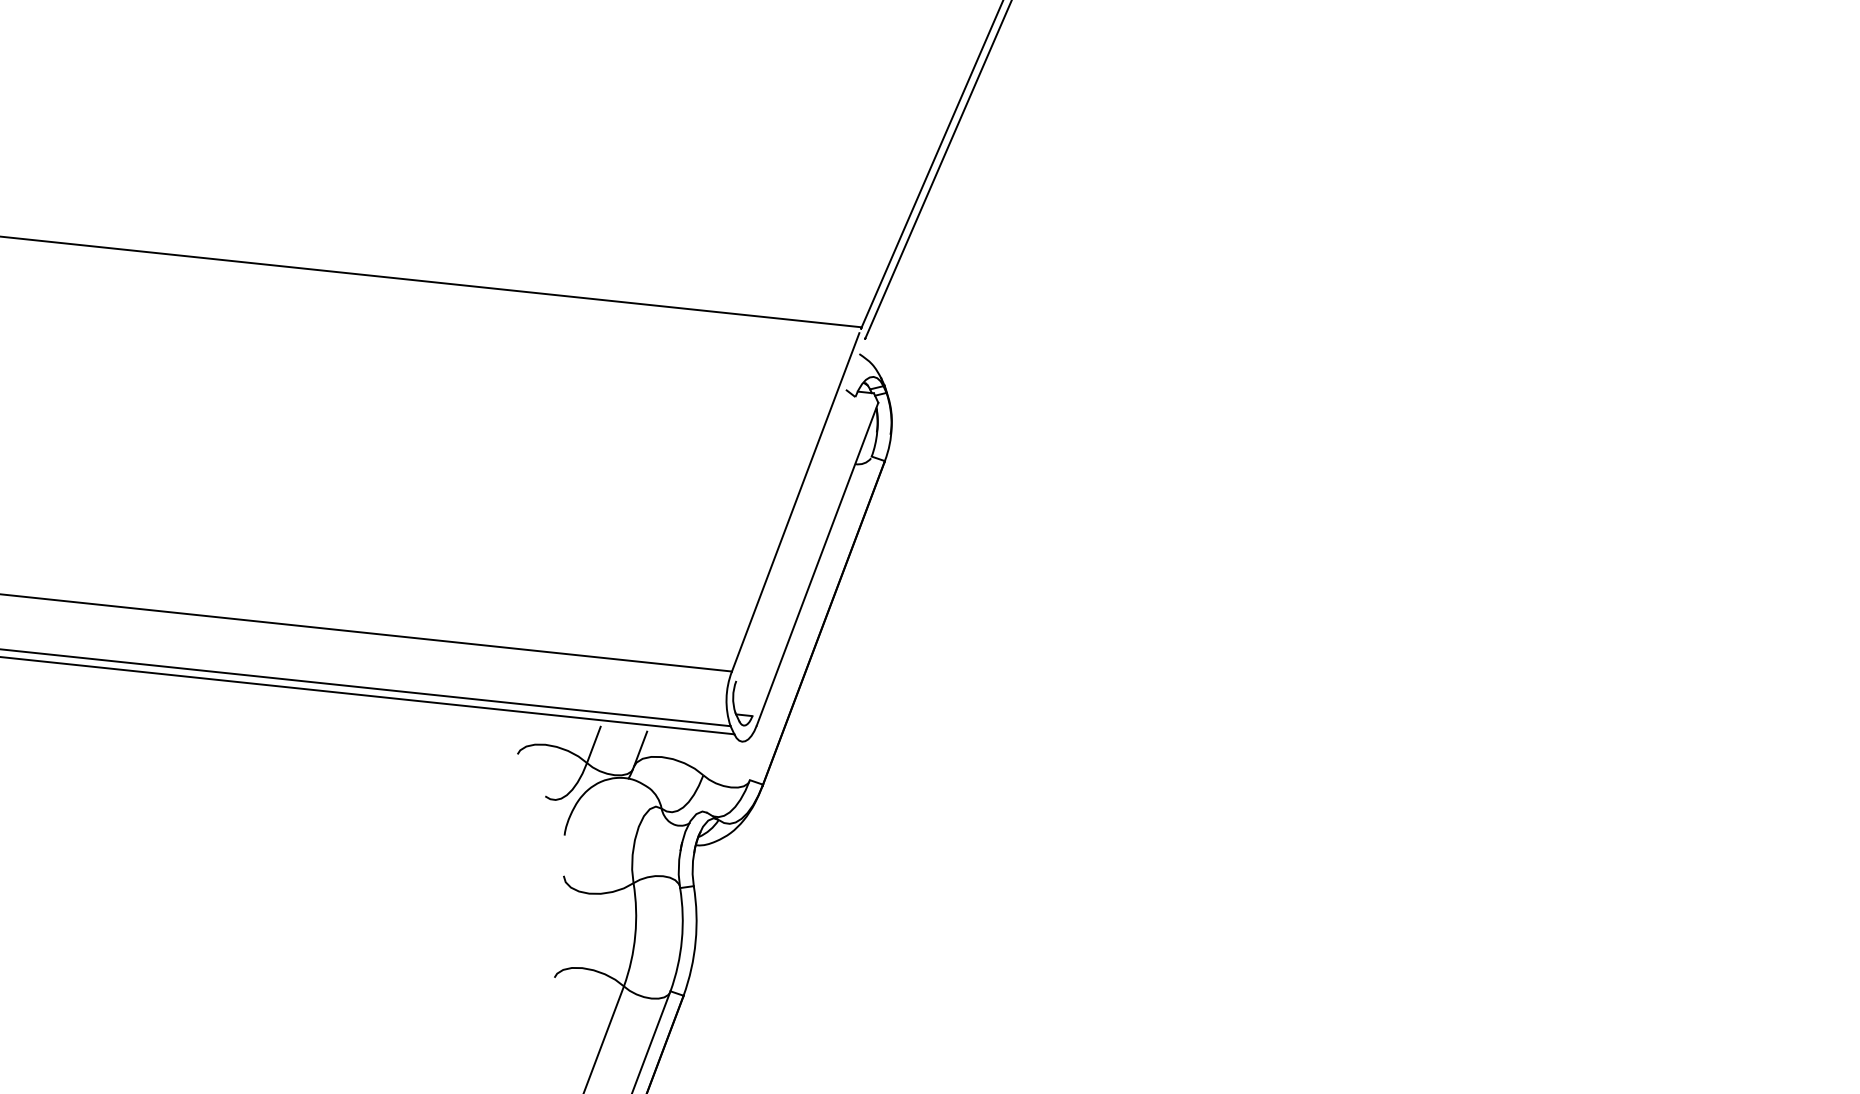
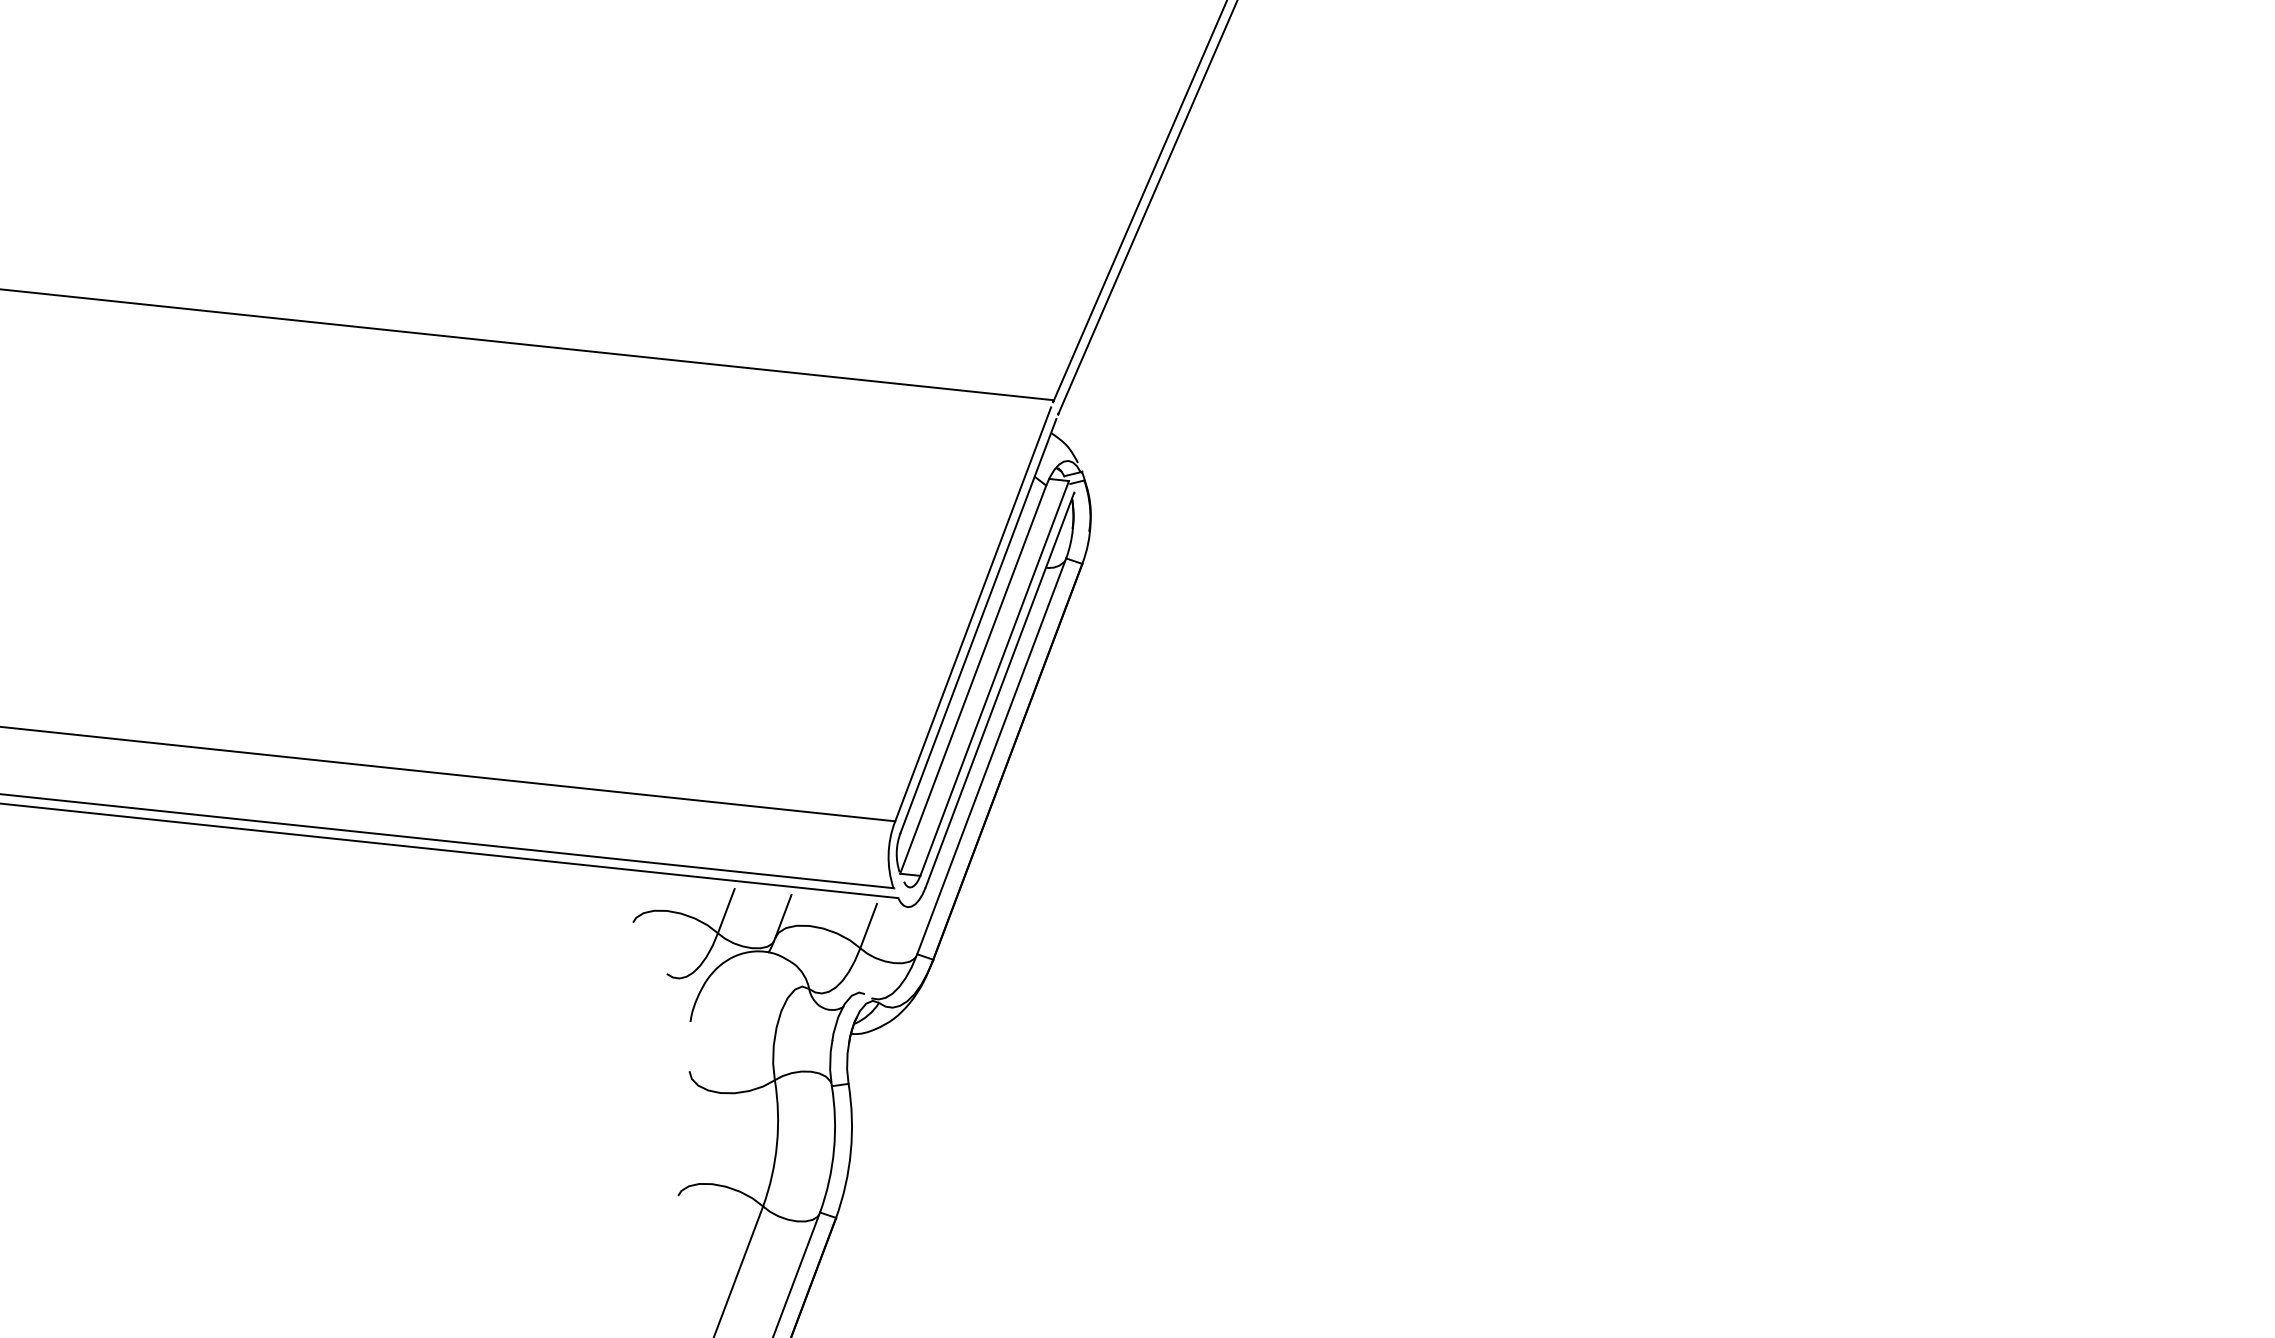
line: (800, 511) -> (978, 625), added
line: (813, 554) -> (994, 678), added
line: (795, 555) -> (973, 679), added
line: (810, 618) -> (991, 756), added
line: (710, 756) -> (868, 925), added

